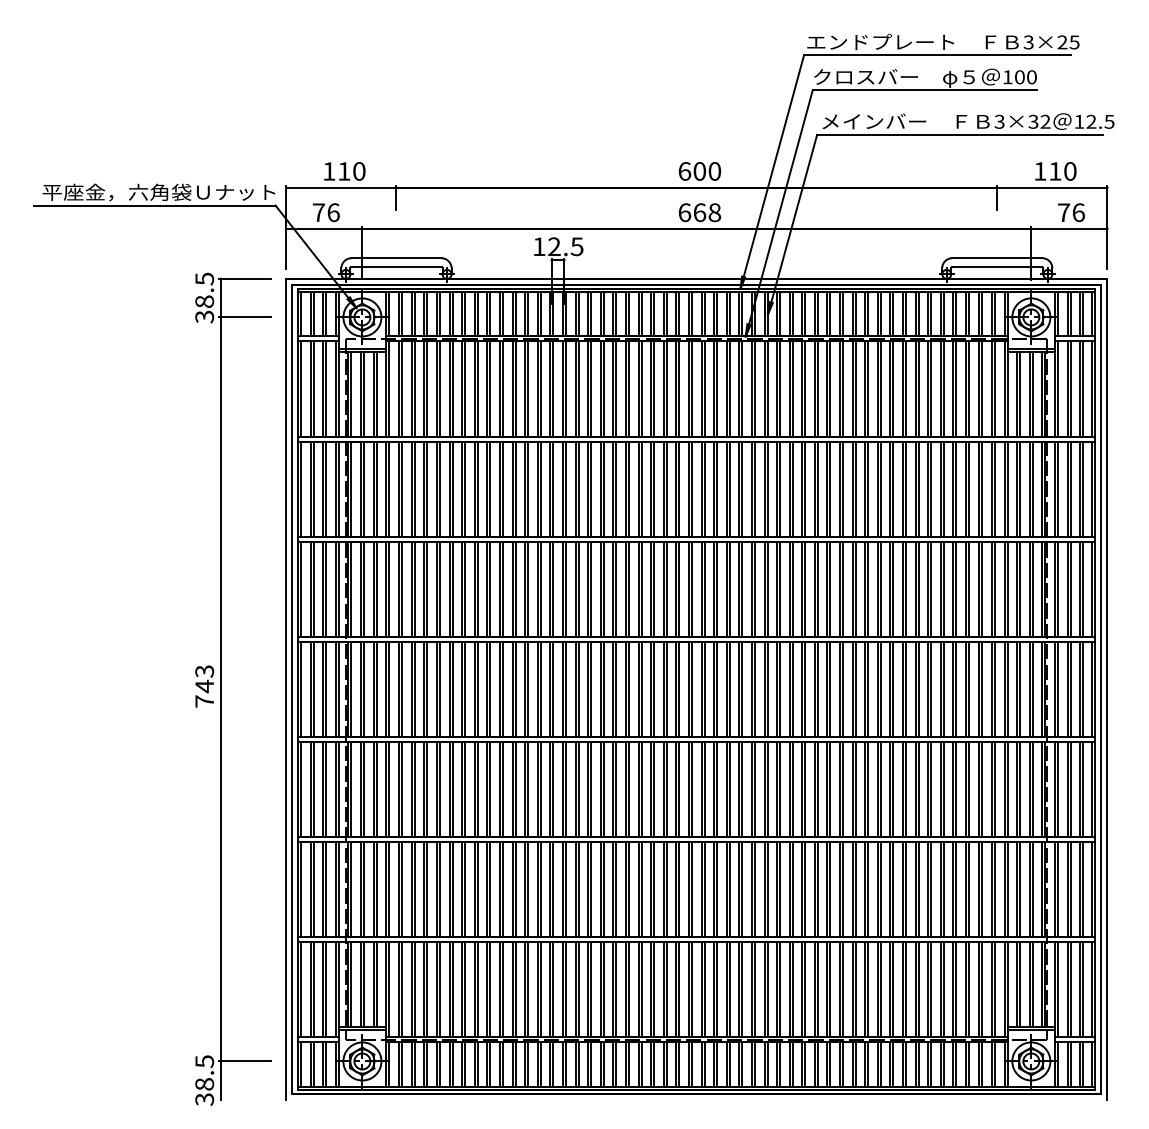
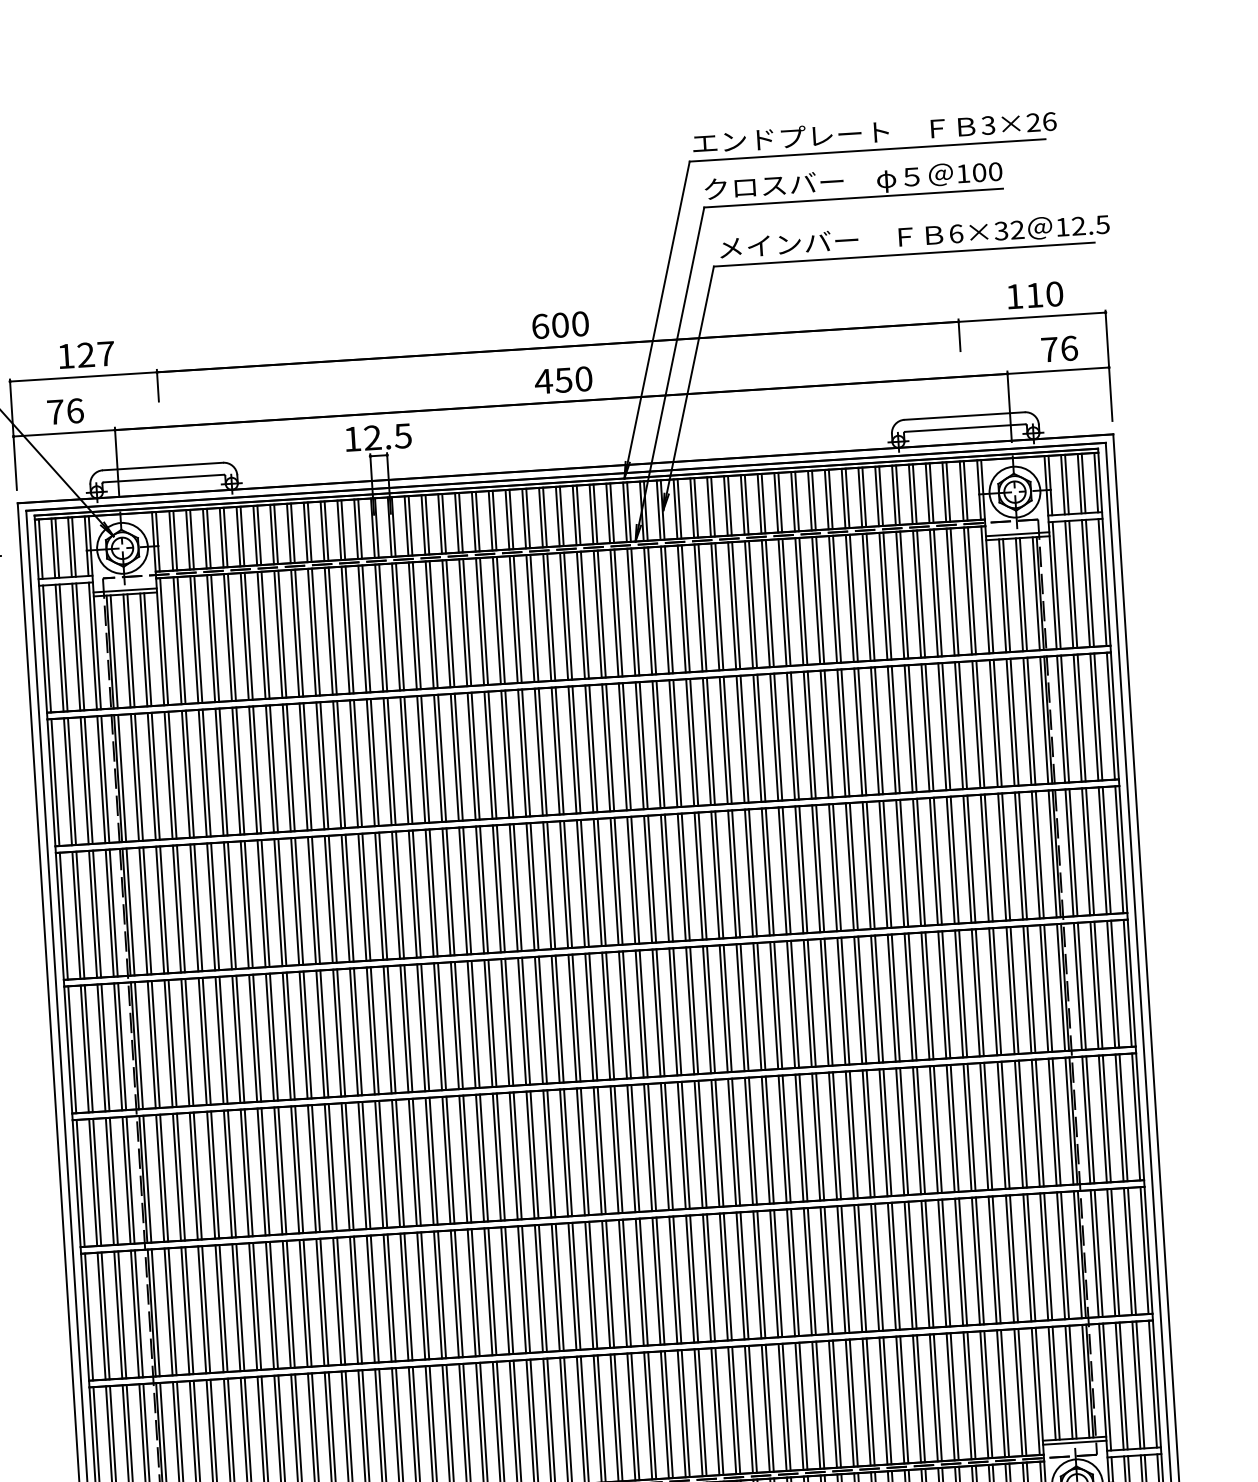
text: (1074, 42) -> (1049, 121), 3×25 -> 3×26
text: (999, 121) -> (956, 233), 3×32 -> 6×32
text: (351, 171) -> (95, 354), 110 -> 127
text: (699, 212) -> (563, 380), 668 -> 450

